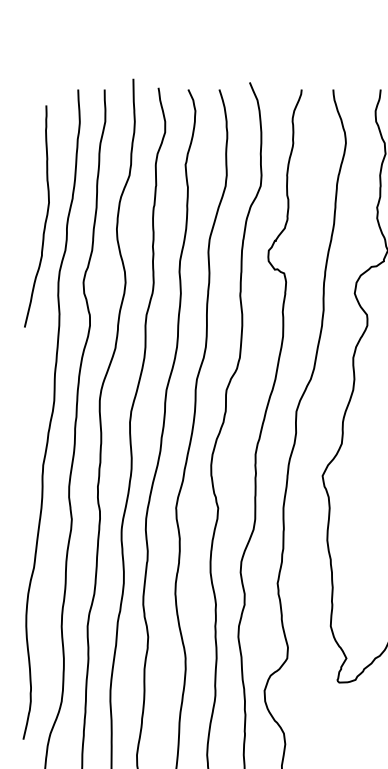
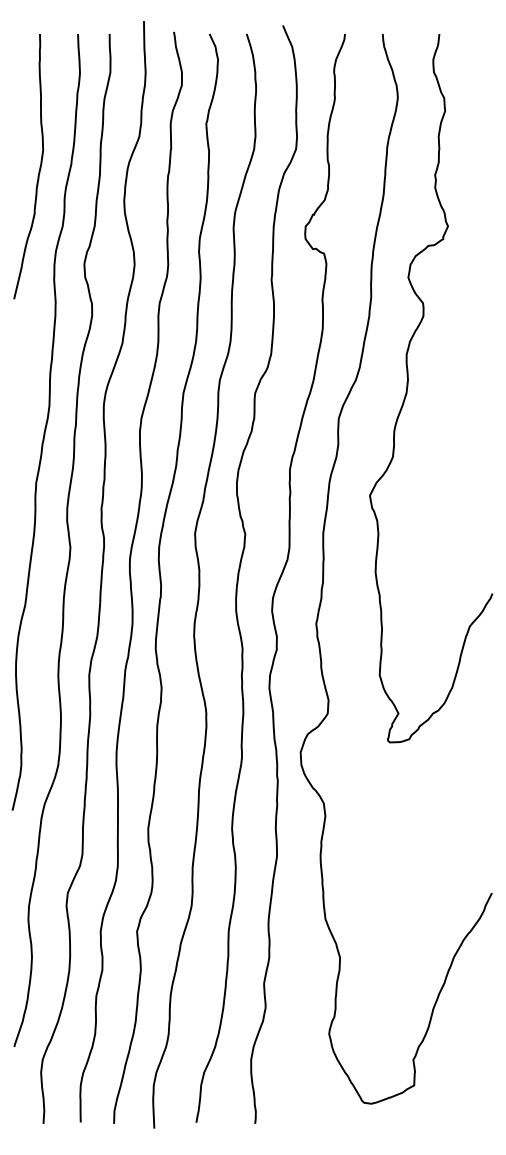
curve: (45, 216) -> (39, 166), moved

